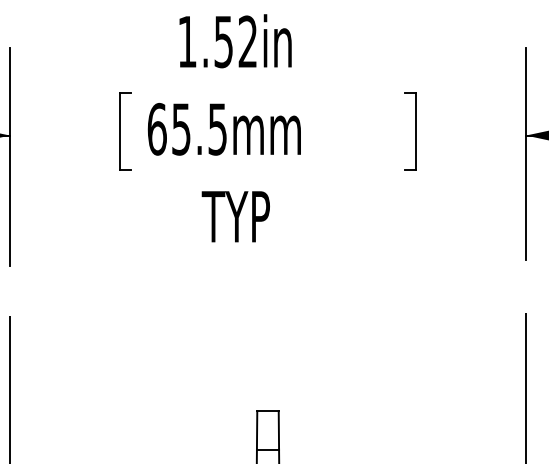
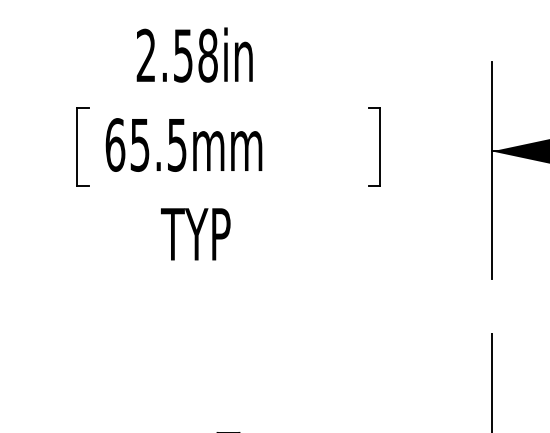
text: (217, 41) -> (176, 55), 1.52in -> 2.58in

